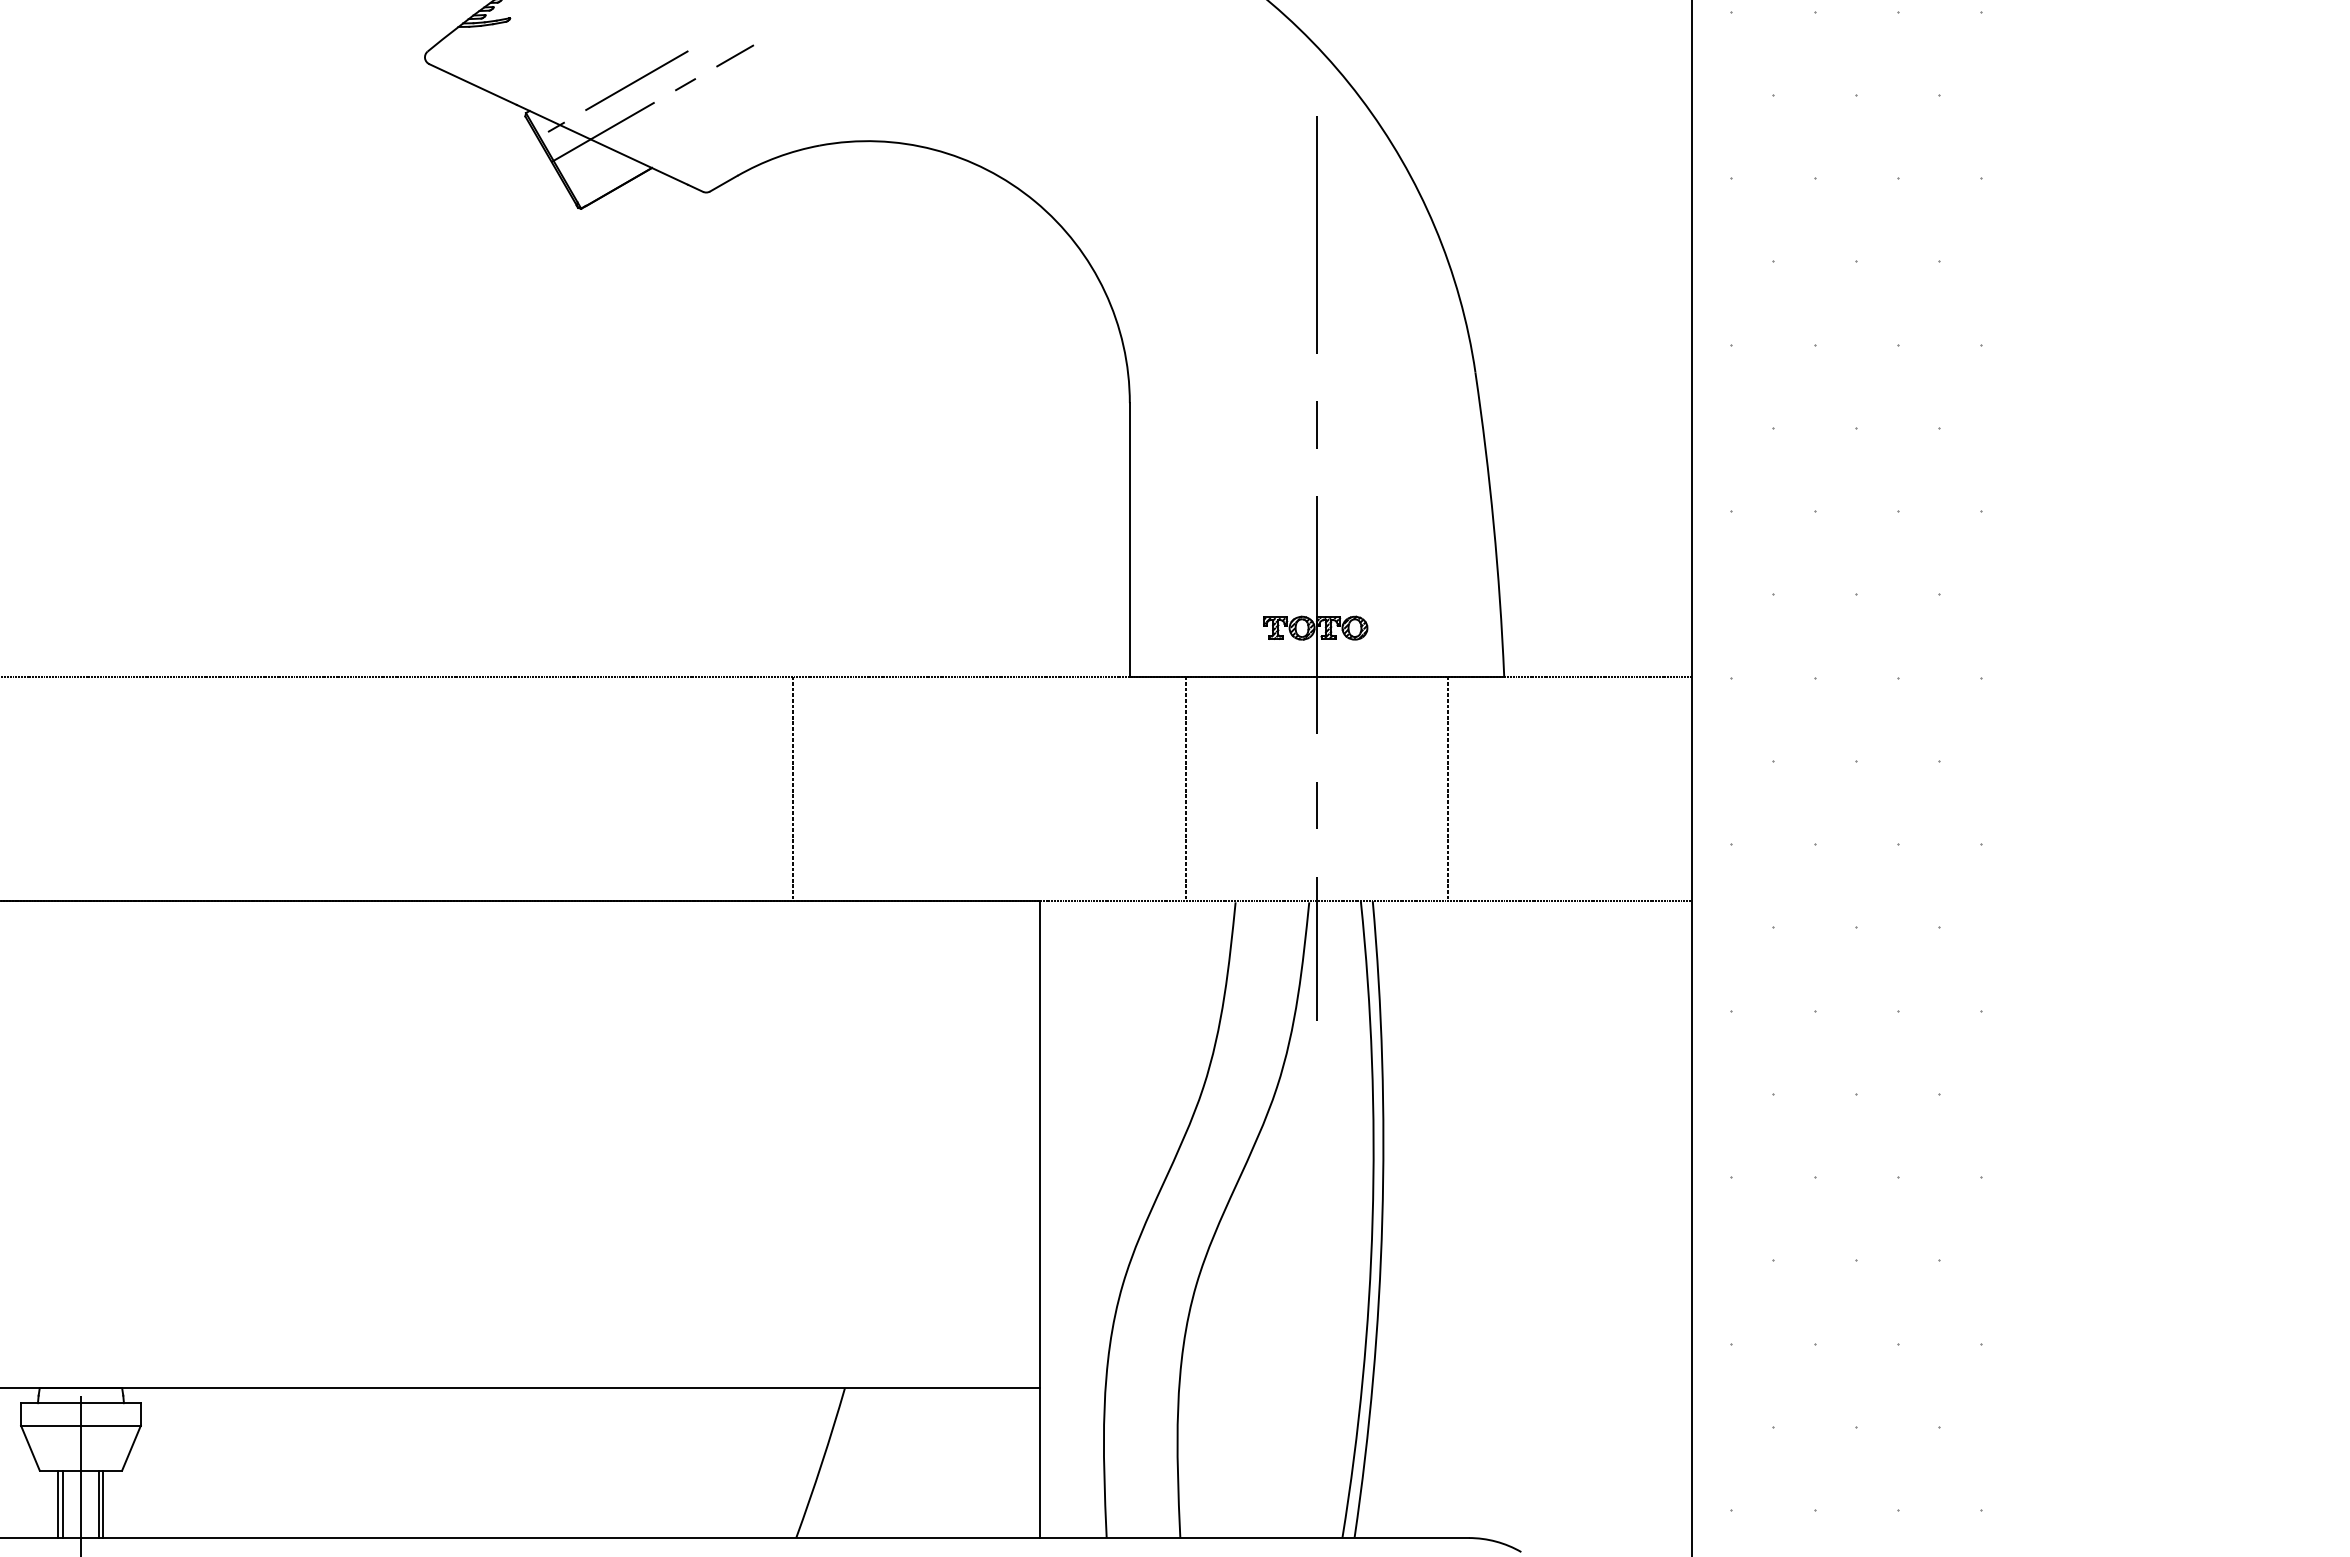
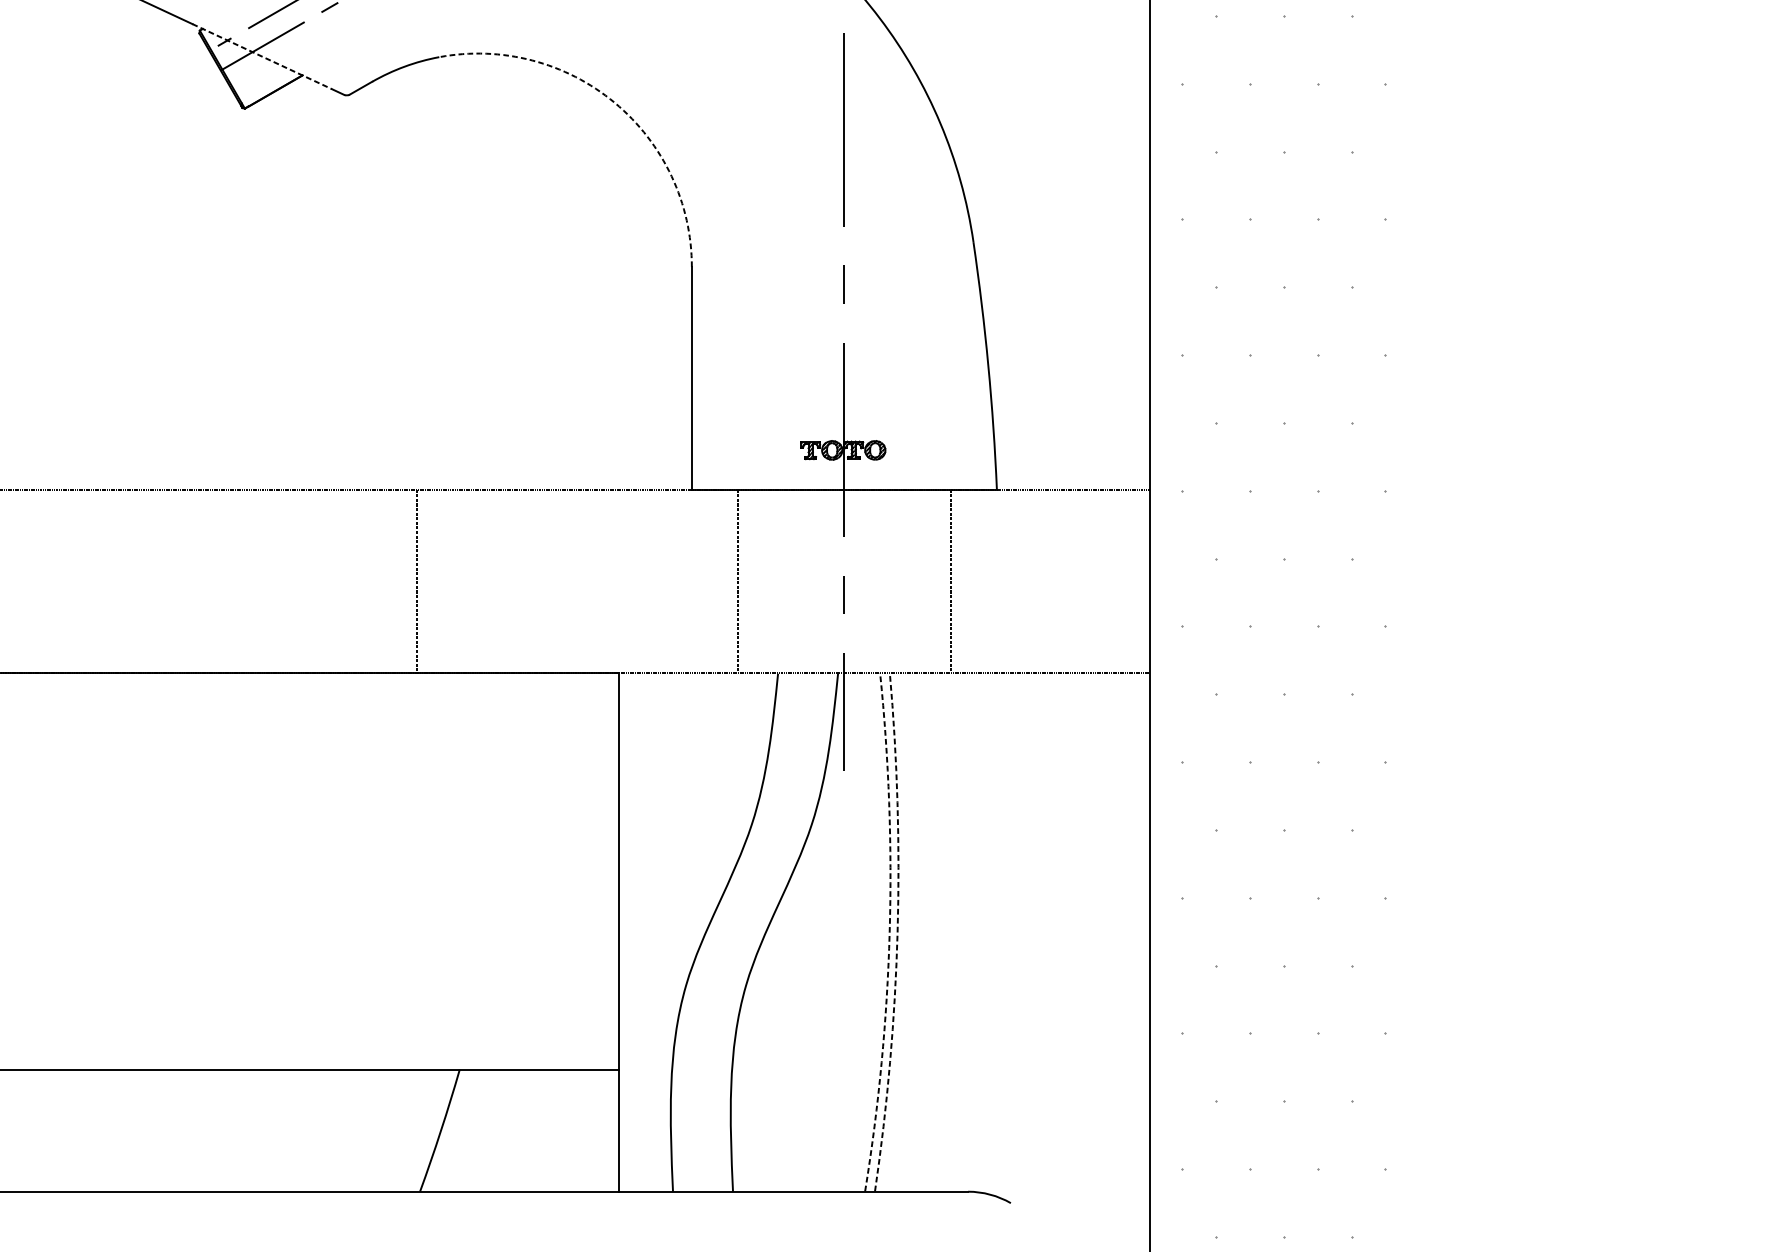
line: (602, 145) -> (262, 57), solid -> dashed
arc: (1035, 201) -> (615, 102), solid -> dashed
arc: (1382, 1219) -> (897, 932), solid -> dashed
arc: (1372, 1220) -> (889, 933), solid -> dashed

